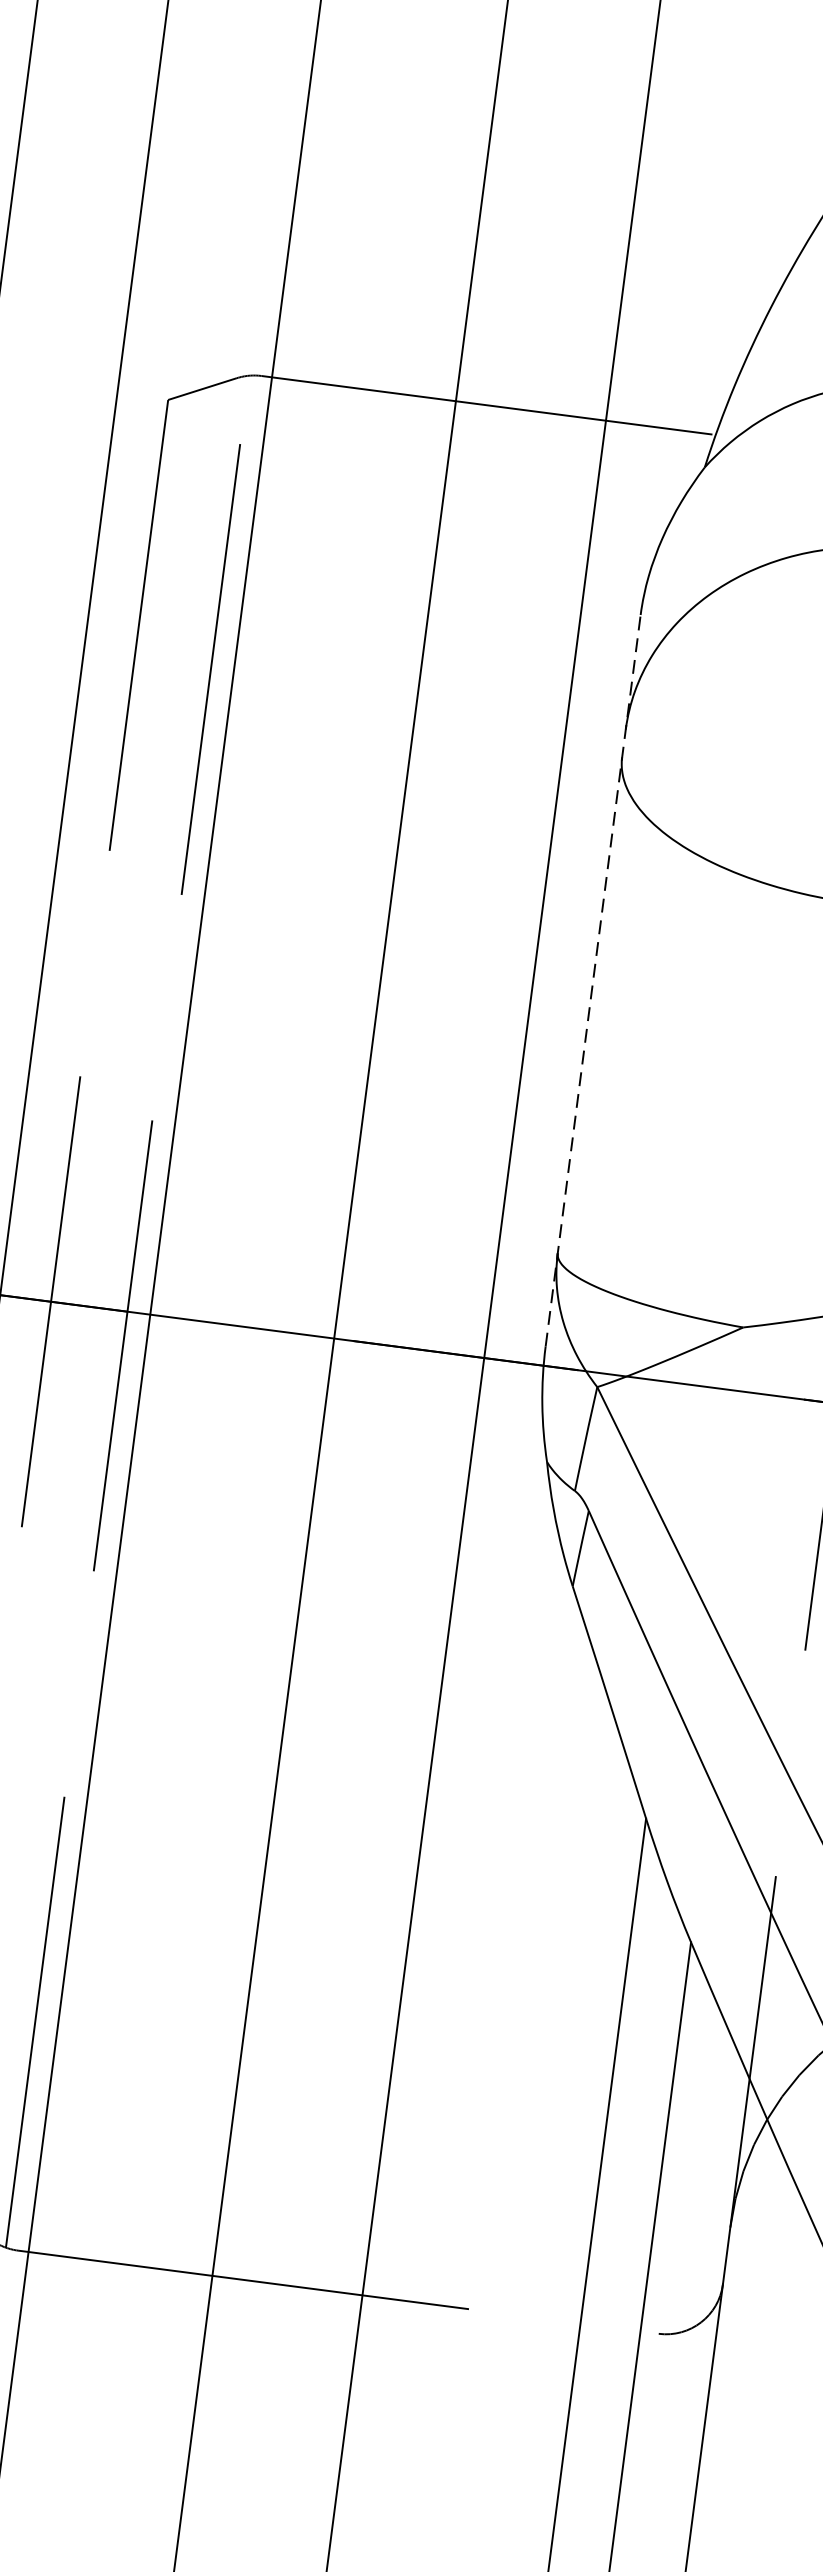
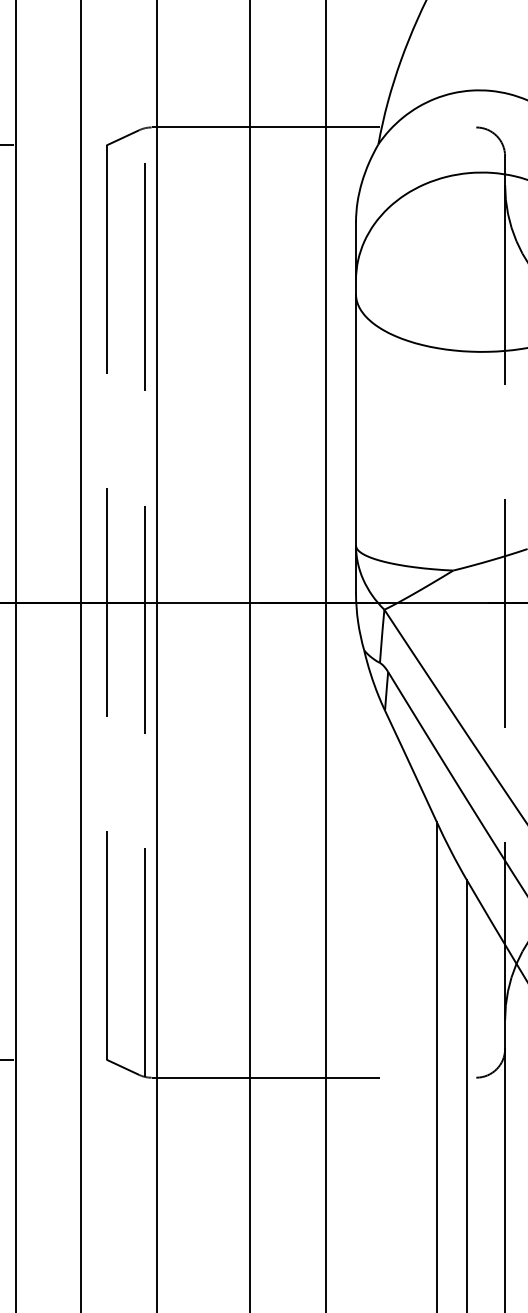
line: (594, 978) -> (356, 406), dashed -> solid

